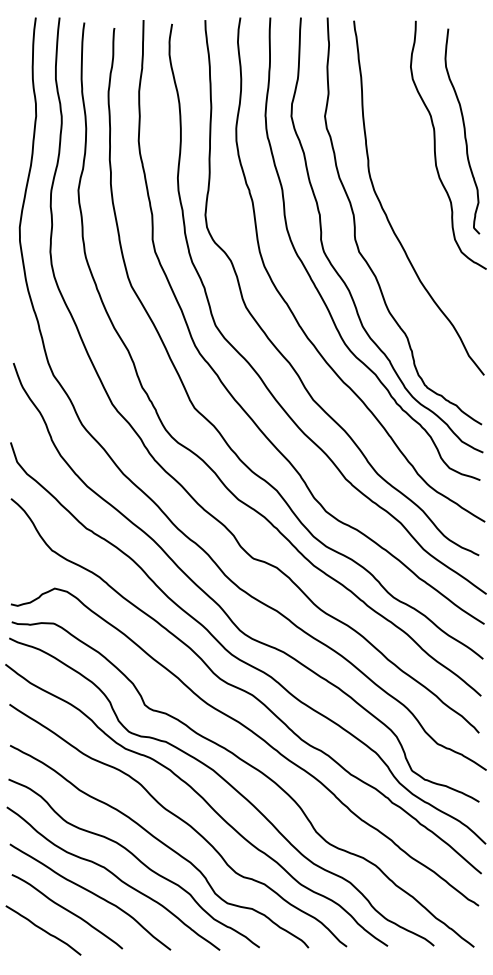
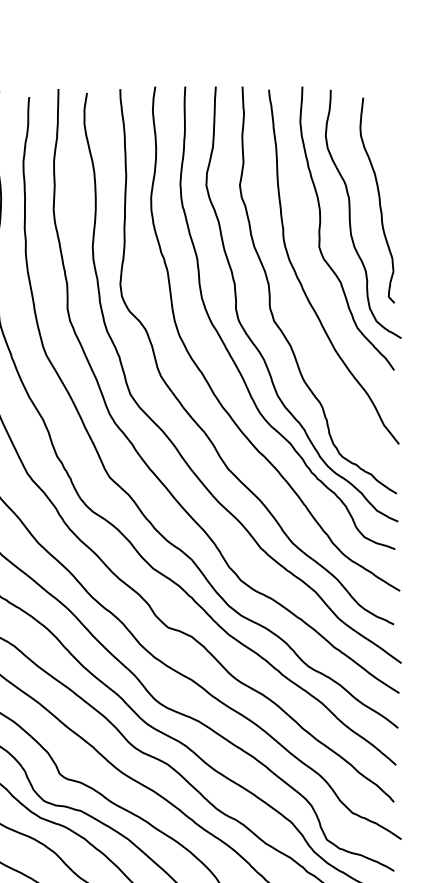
curve: (406, 154) -> (321, 223), added

